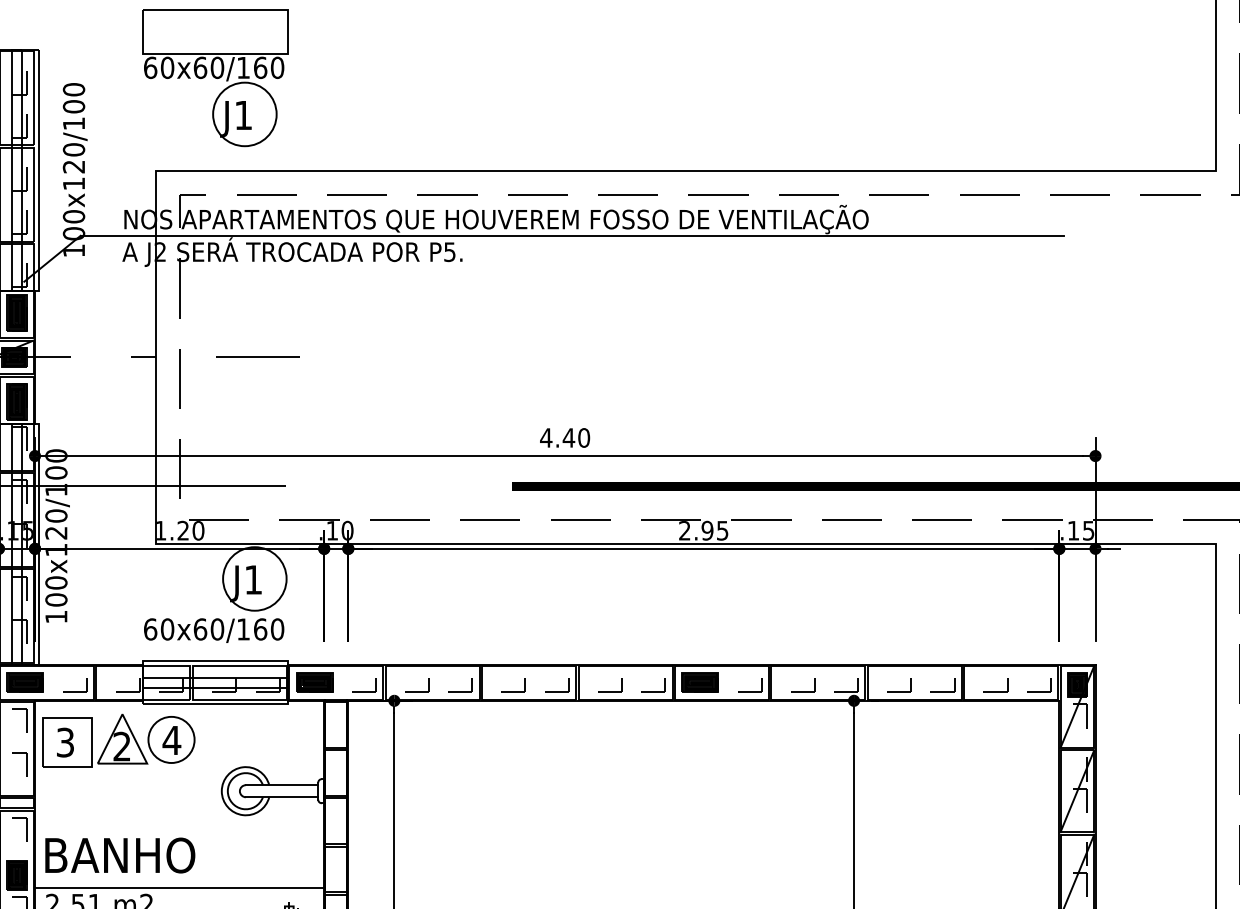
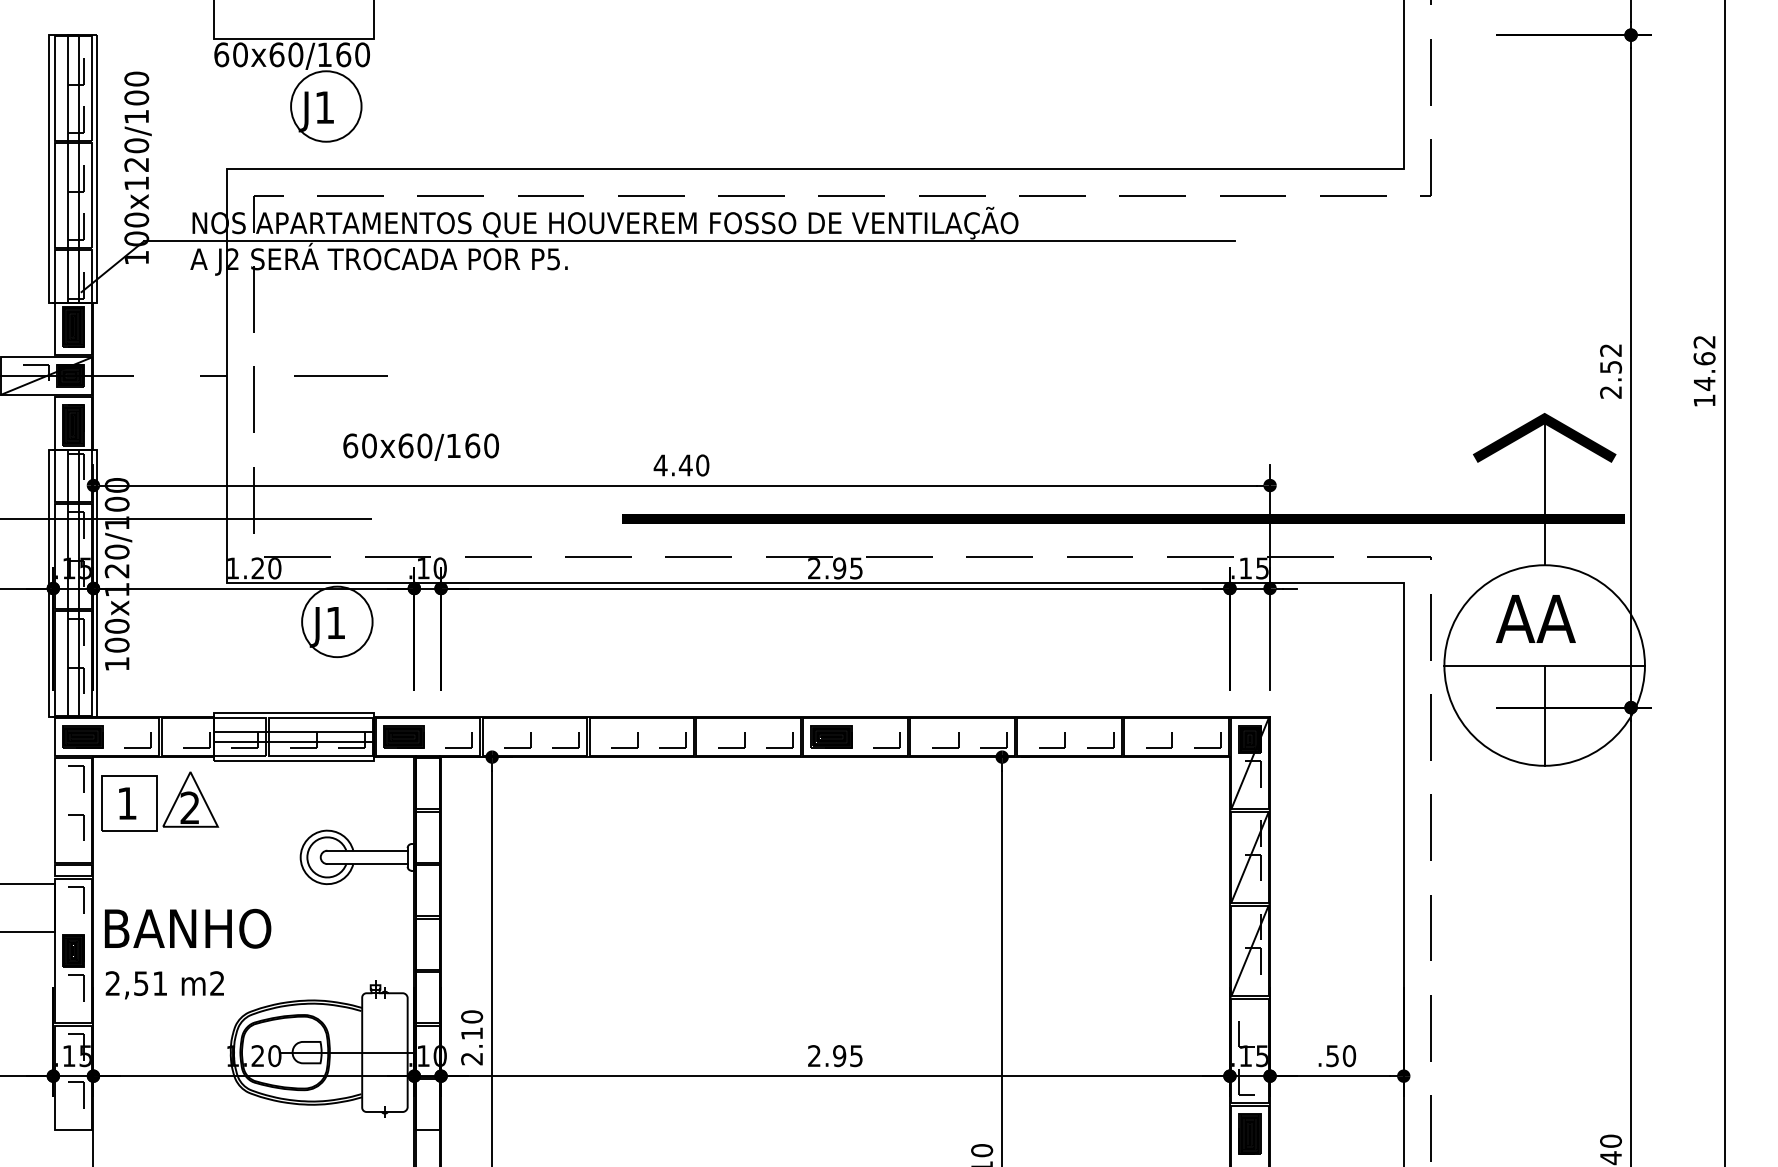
text: (213, 629) -> (420, 446), moved
part: (171, 739) -> (244, 800), removed
text: (64, 742) -> (126, 803), 3 -> 1
line: (179, 887) -> (253, 964), removed

